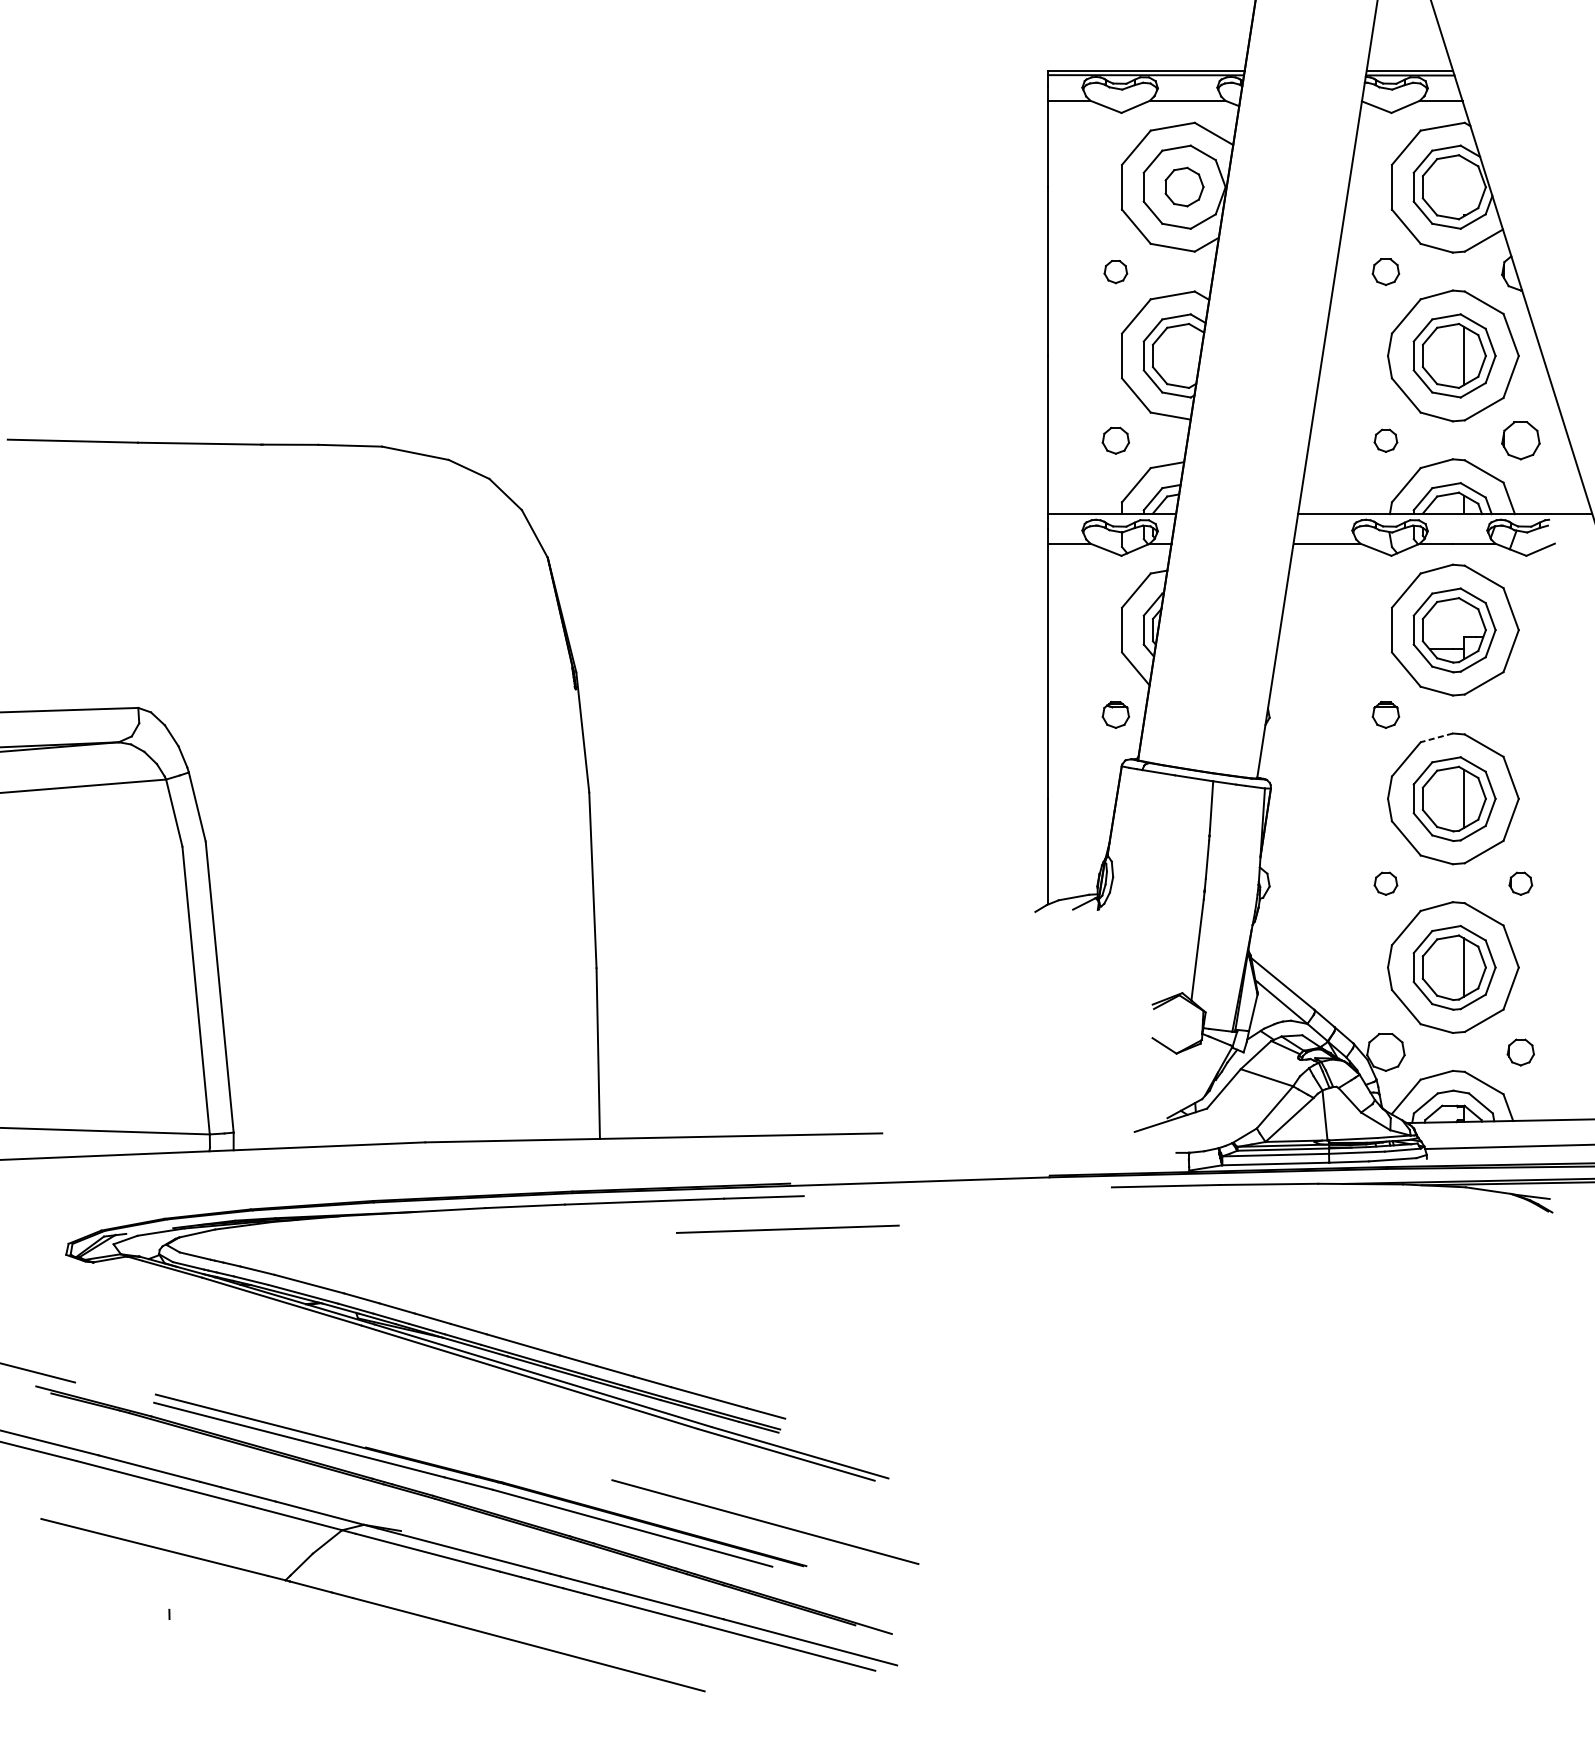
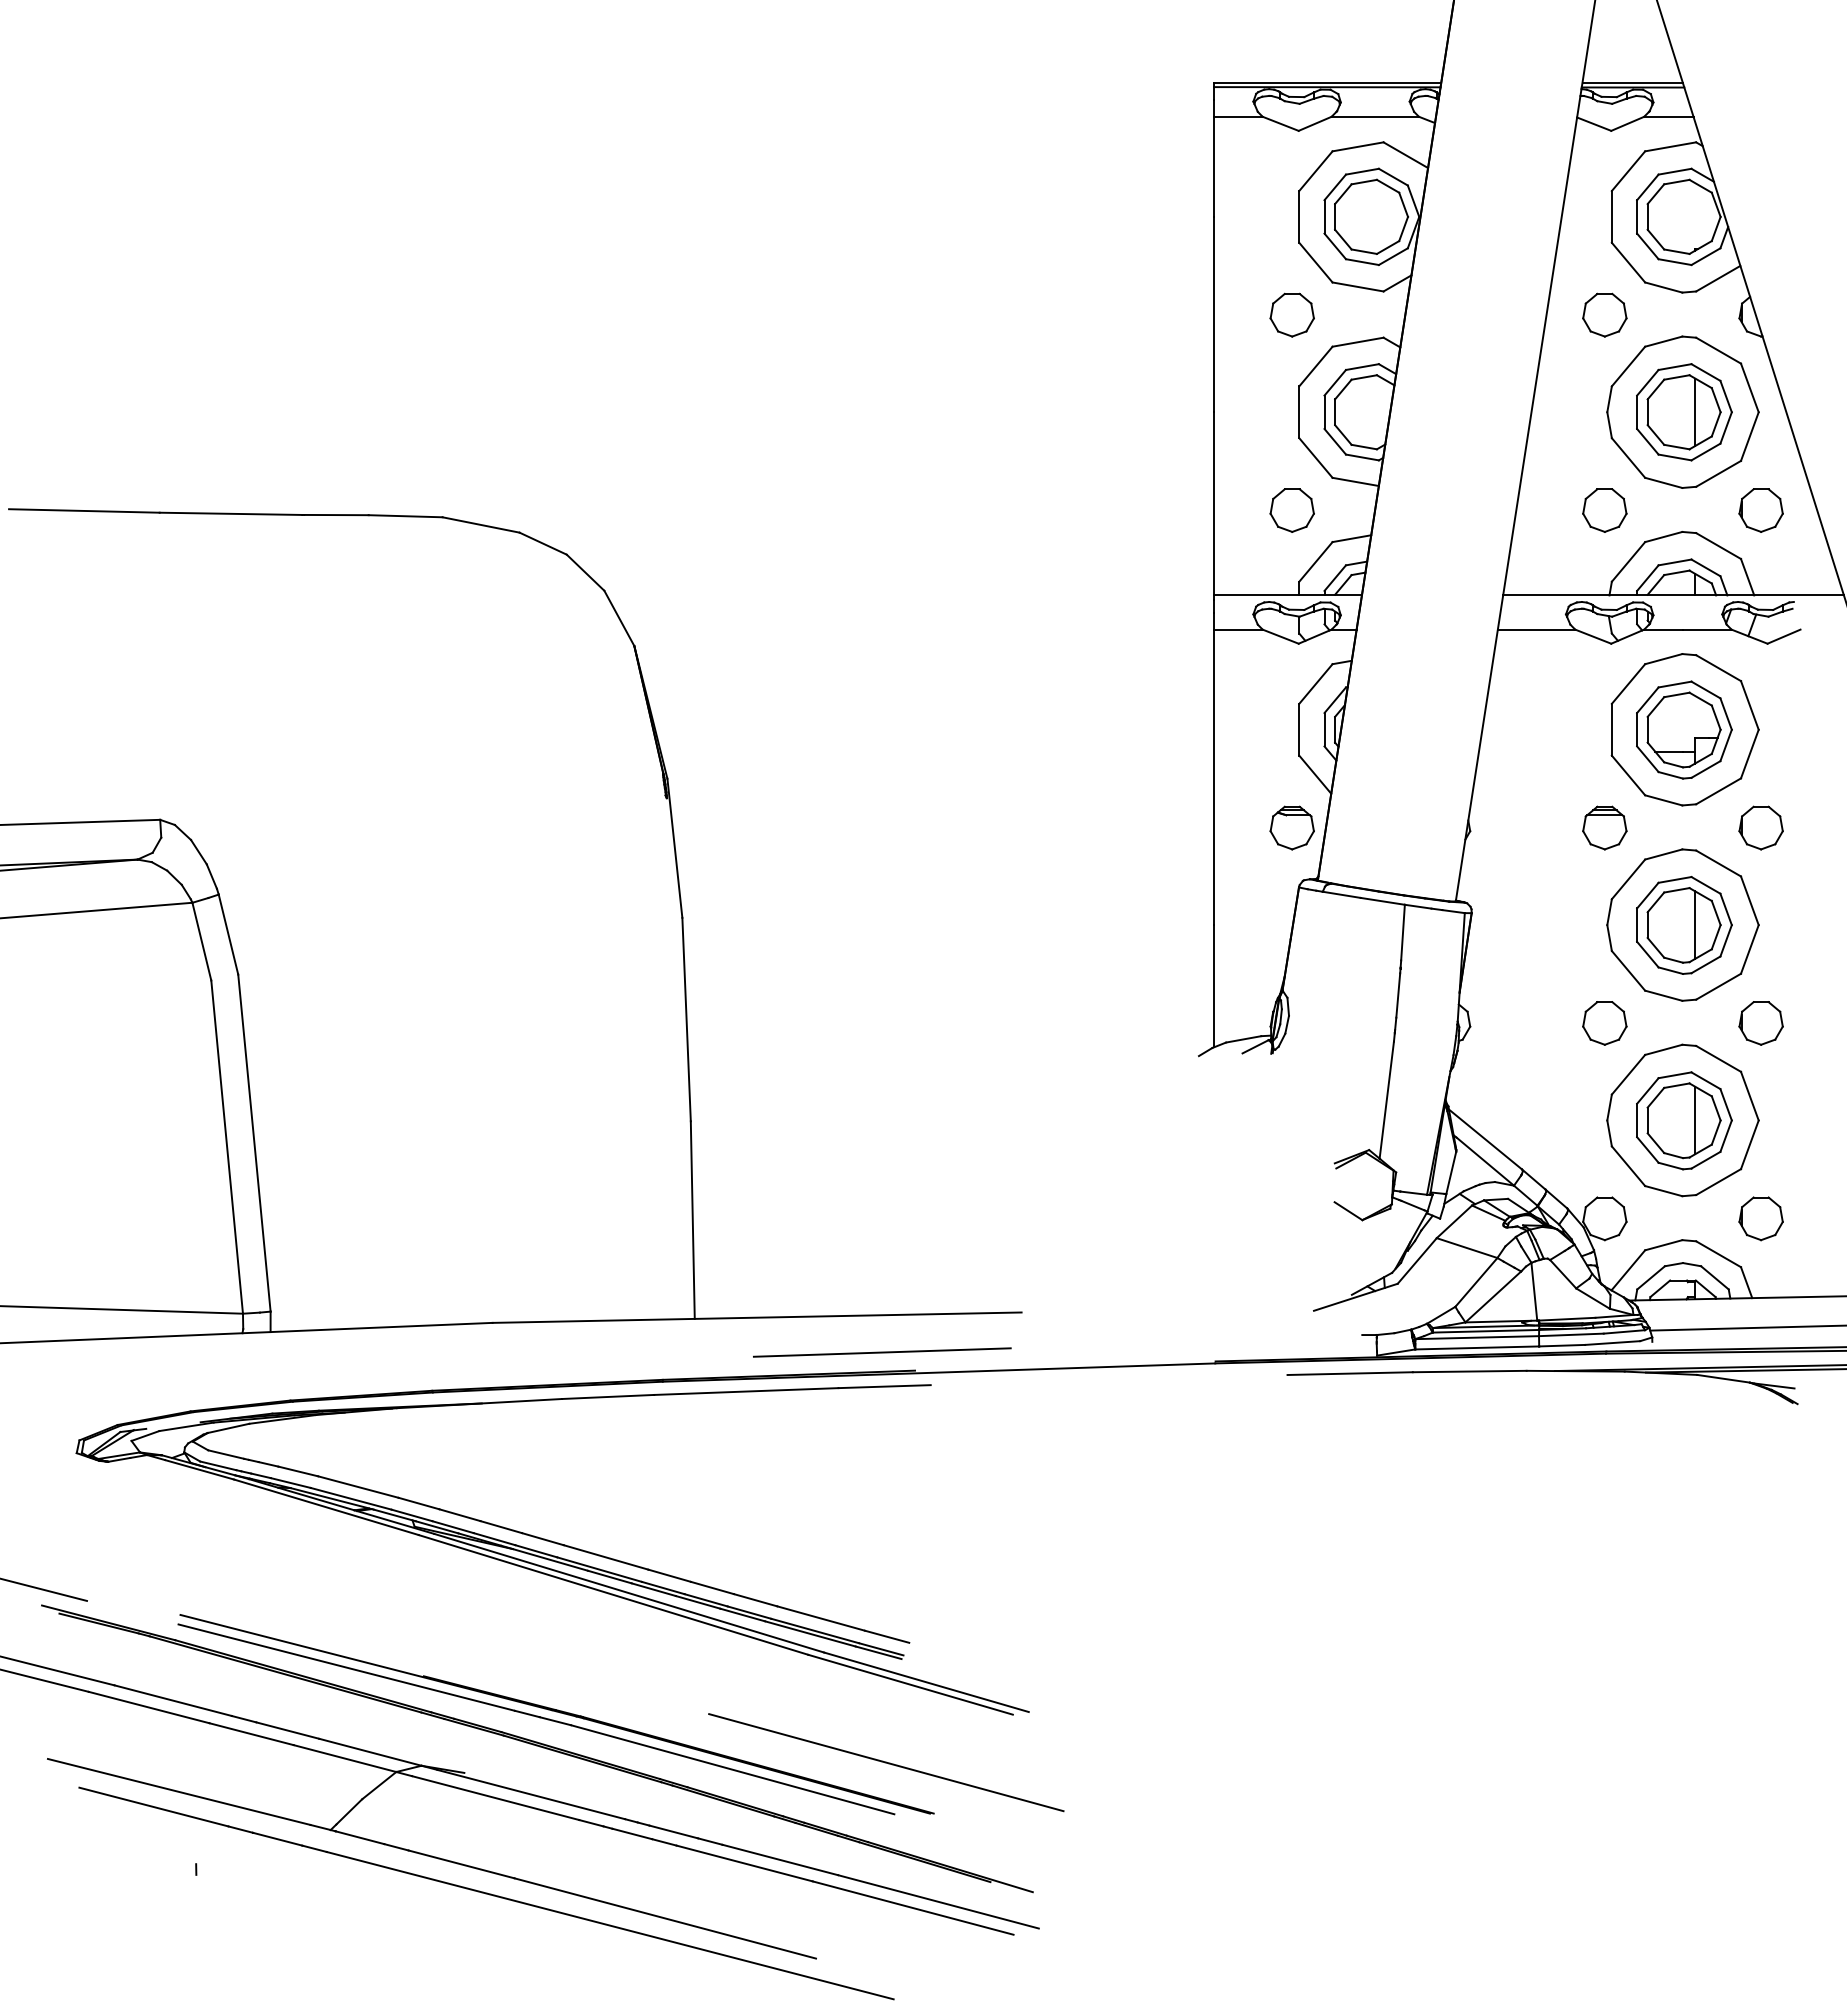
part: (1184, 186) -> (1371, 216), size x1.67
part: (1115, 271) -> (1291, 314), size x1.67
part: (1385, 271) -> (1604, 314), size x1.43
part: (1115, 440) -> (1291, 510), size x1.43
part: (1385, 440) -> (1604, 510), size x1.67
part: (1115, 714) -> (1291, 827), size x1.43
part: (1385, 714) -> (1604, 827), size x1.43
part: (1520, 714) -> (1760, 827), added
line: (1436, 737) -> (1663, 854), dashed -> solid
part: (1385, 883) -> (1604, 1023), size x1.67
part: (1520, 883) -> (1760, 1023), size x1.67
part: (1520, 1052) -> (1760, 1218), size x1.43
line: (788, 1229) -> (882, 1352), moved
line: (420, 1635) -> (486, 1893), added

